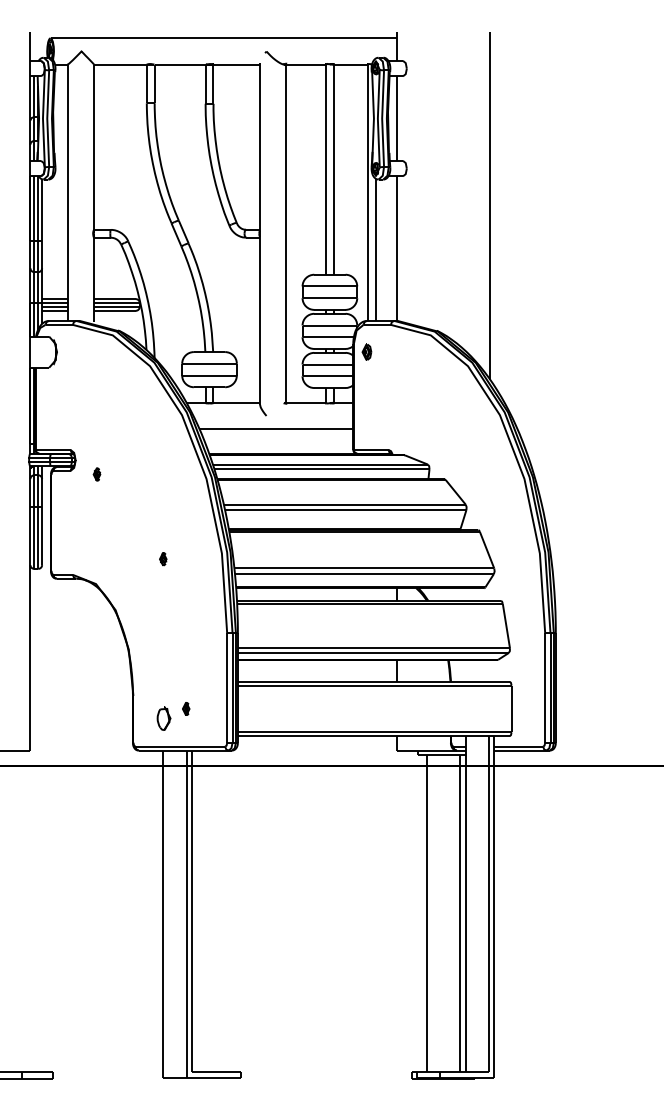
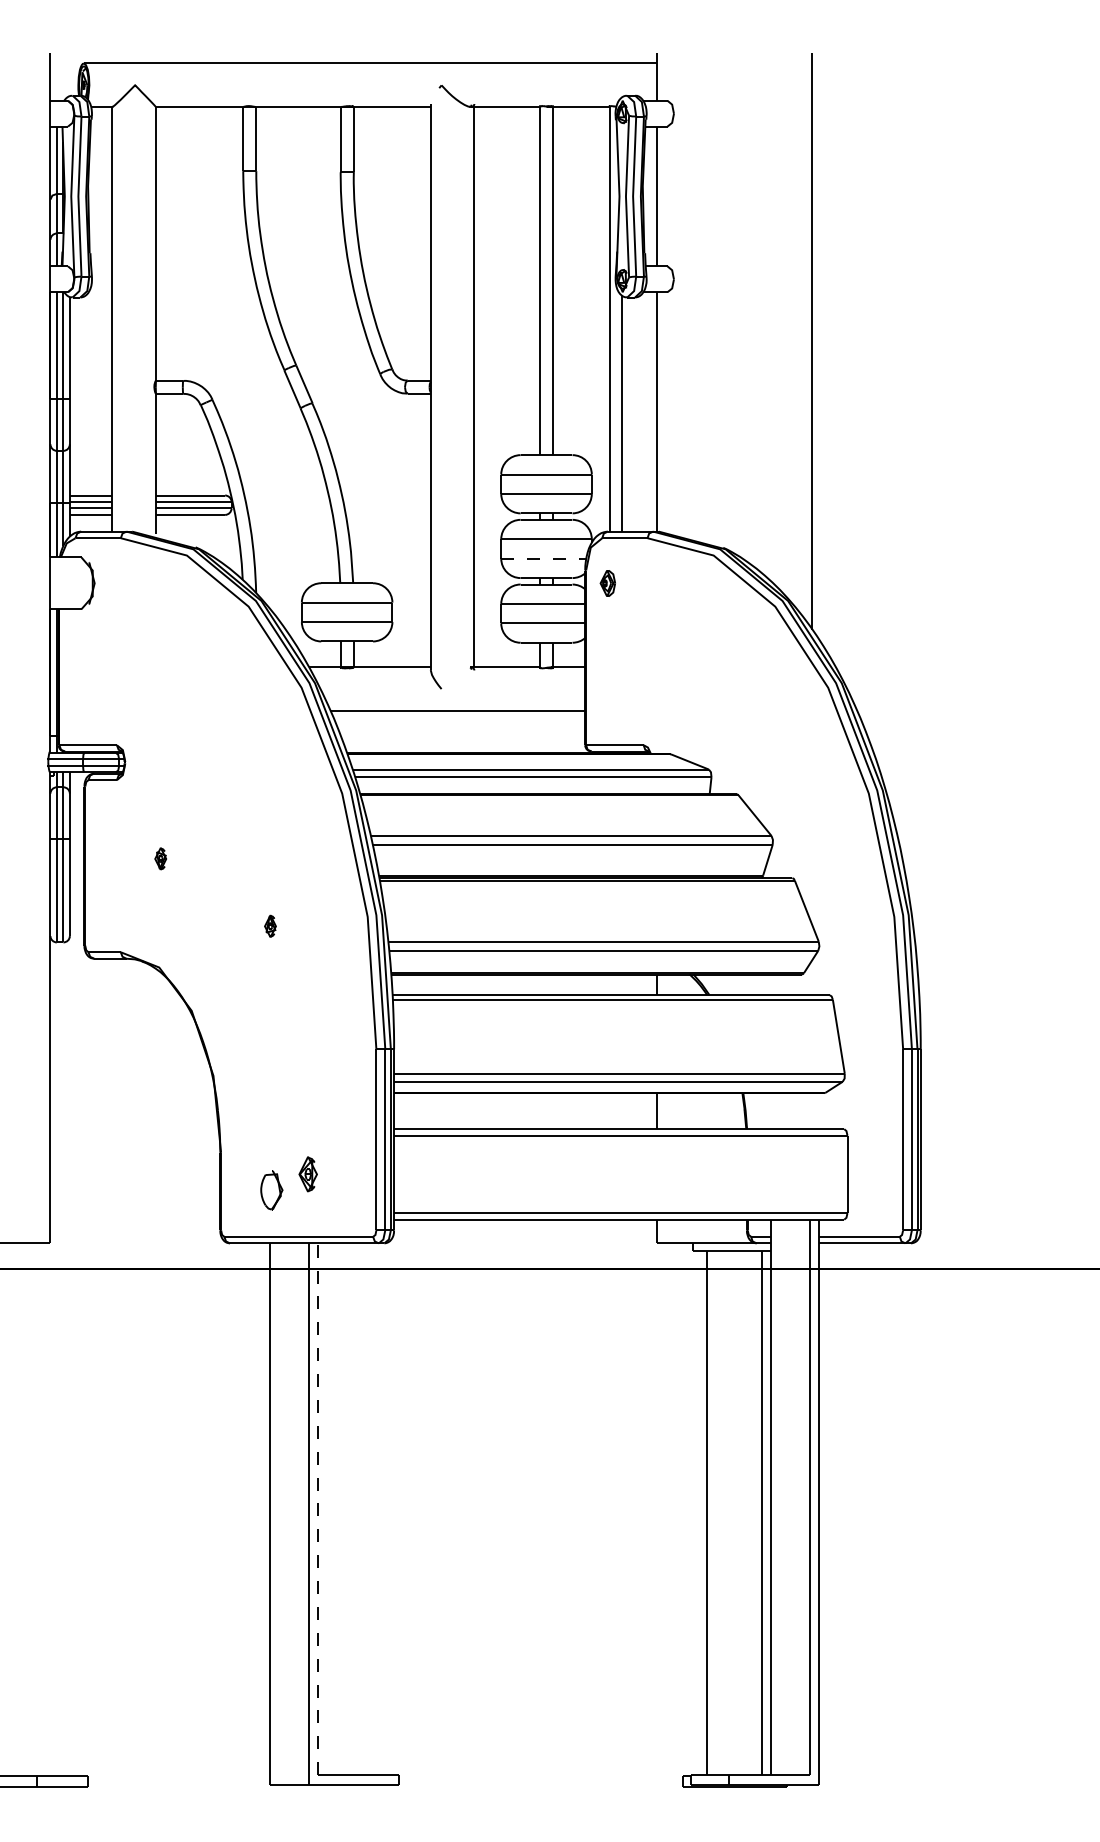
line: (328, 337) -> (544, 559), solid -> dashed
part: (96, 474) -> (159, 858), moved
part: (186, 708) -> (308, 1173), size x1.6
line: (192, 911) -> (318, 1509), solid -> dashed

